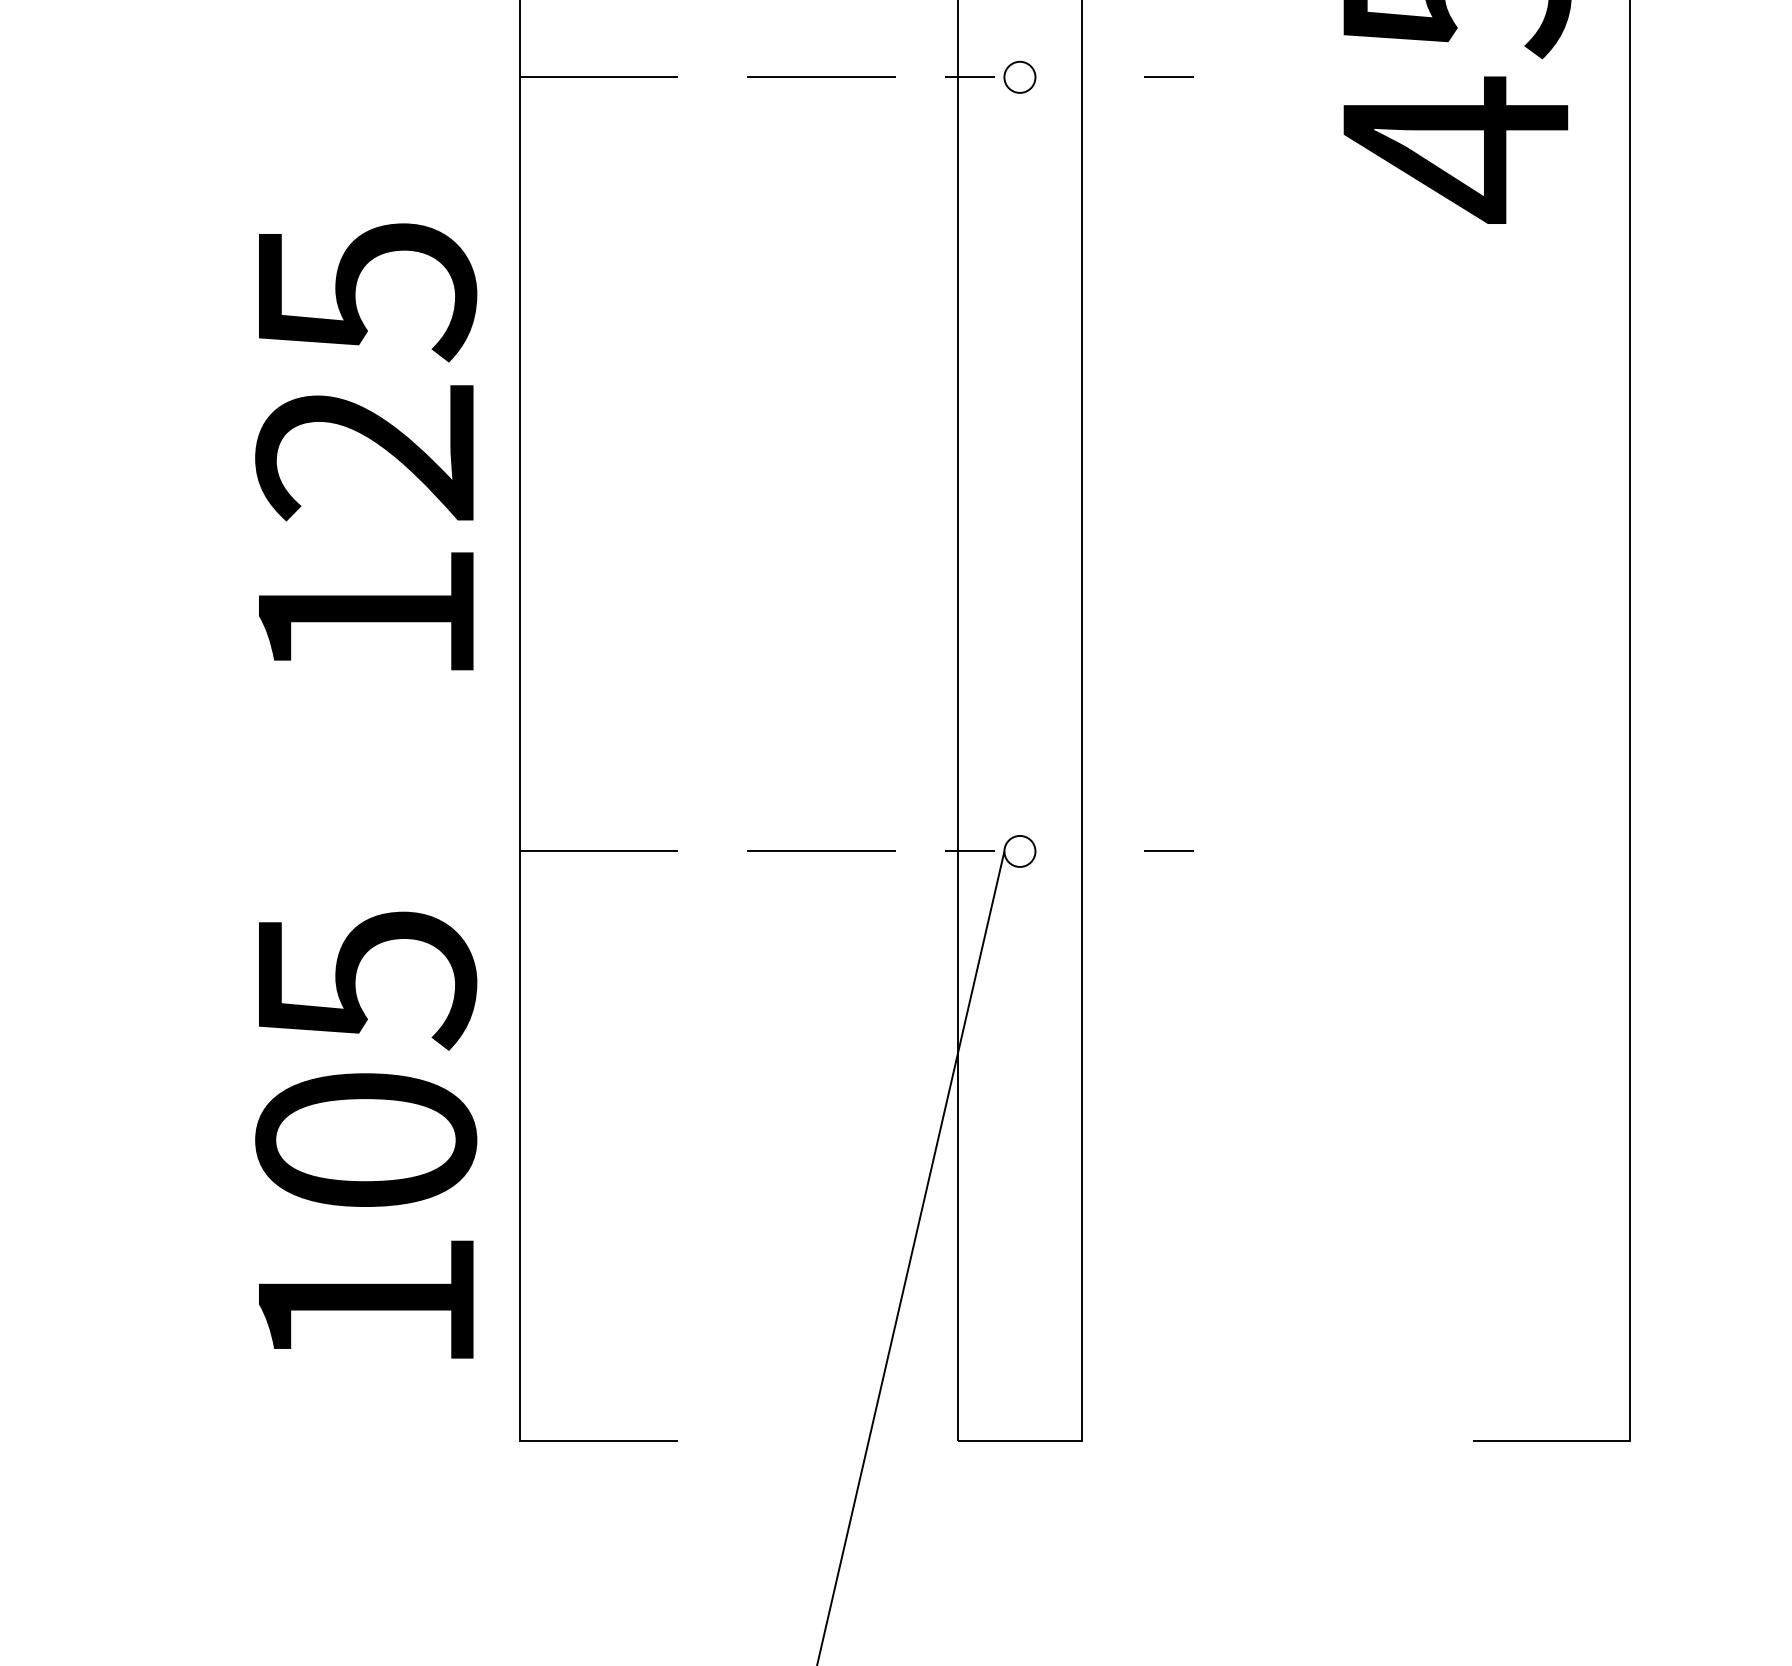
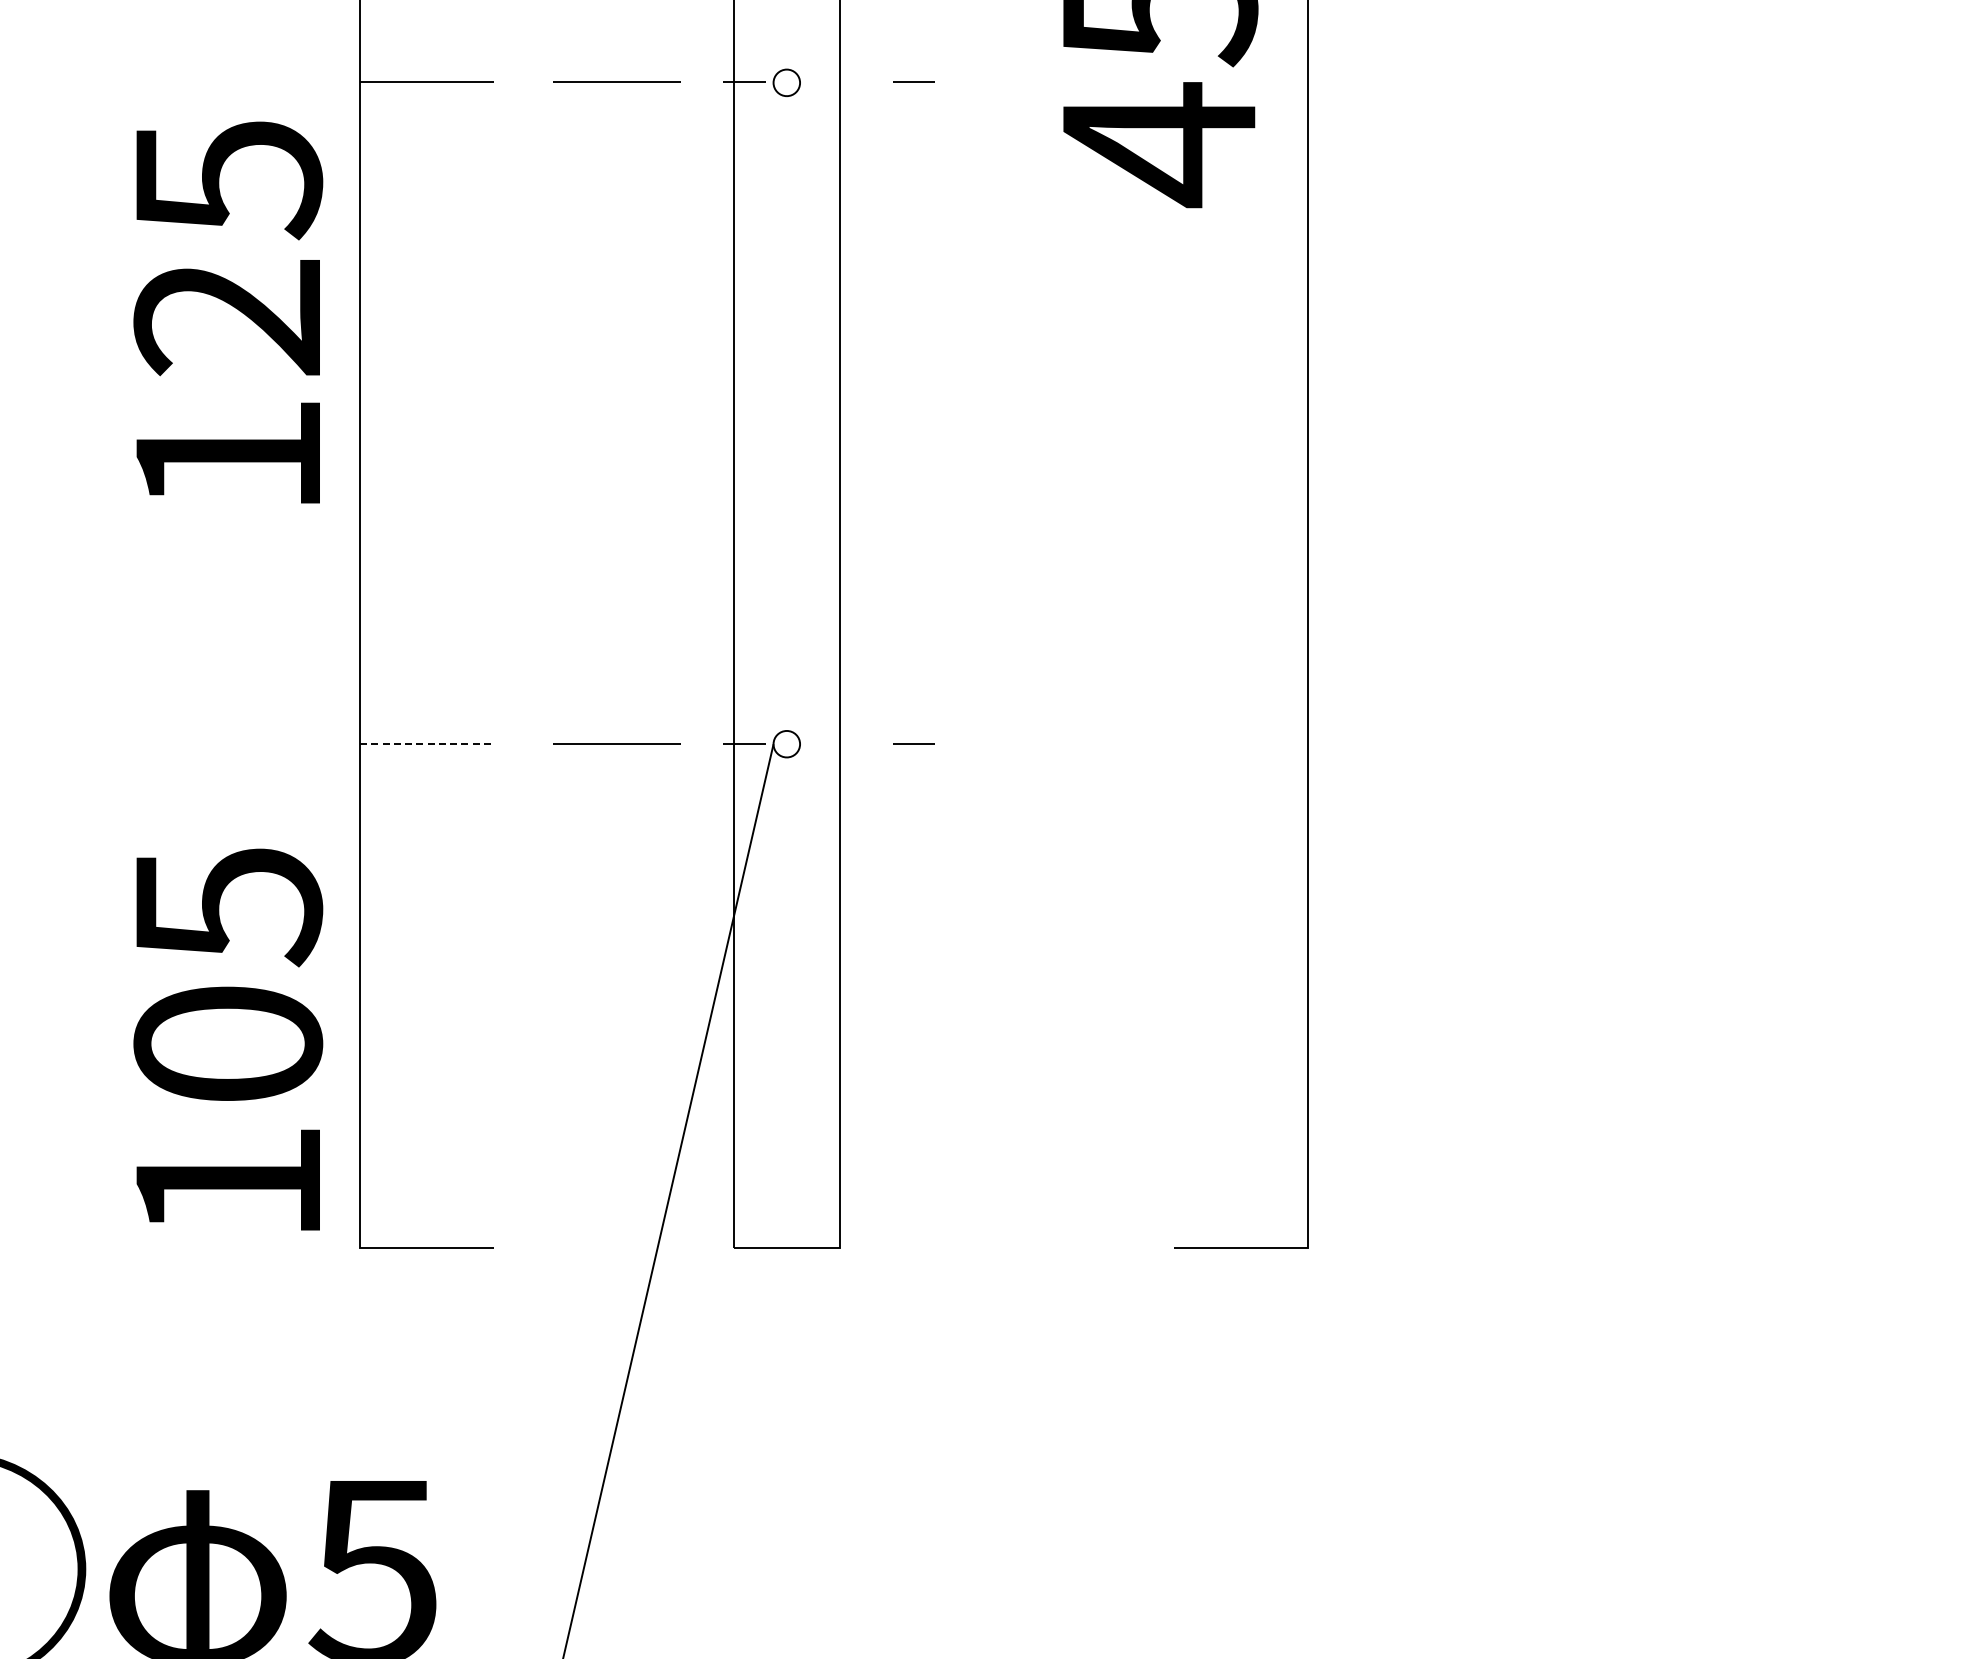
text: (366, 446) -> (228, 312), moved
line: (599, 851) -> (427, 744), solid -> dashed
text: (366, 1135) -> (228, 1039), moved

